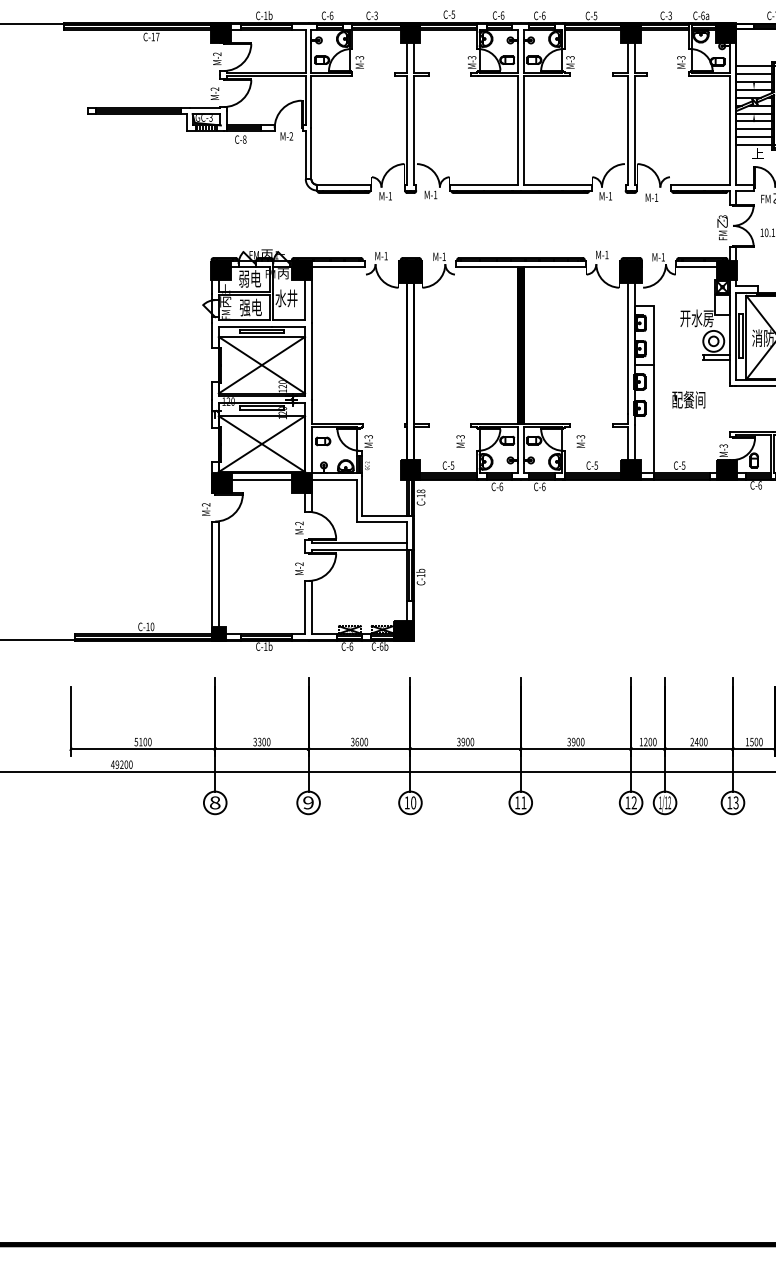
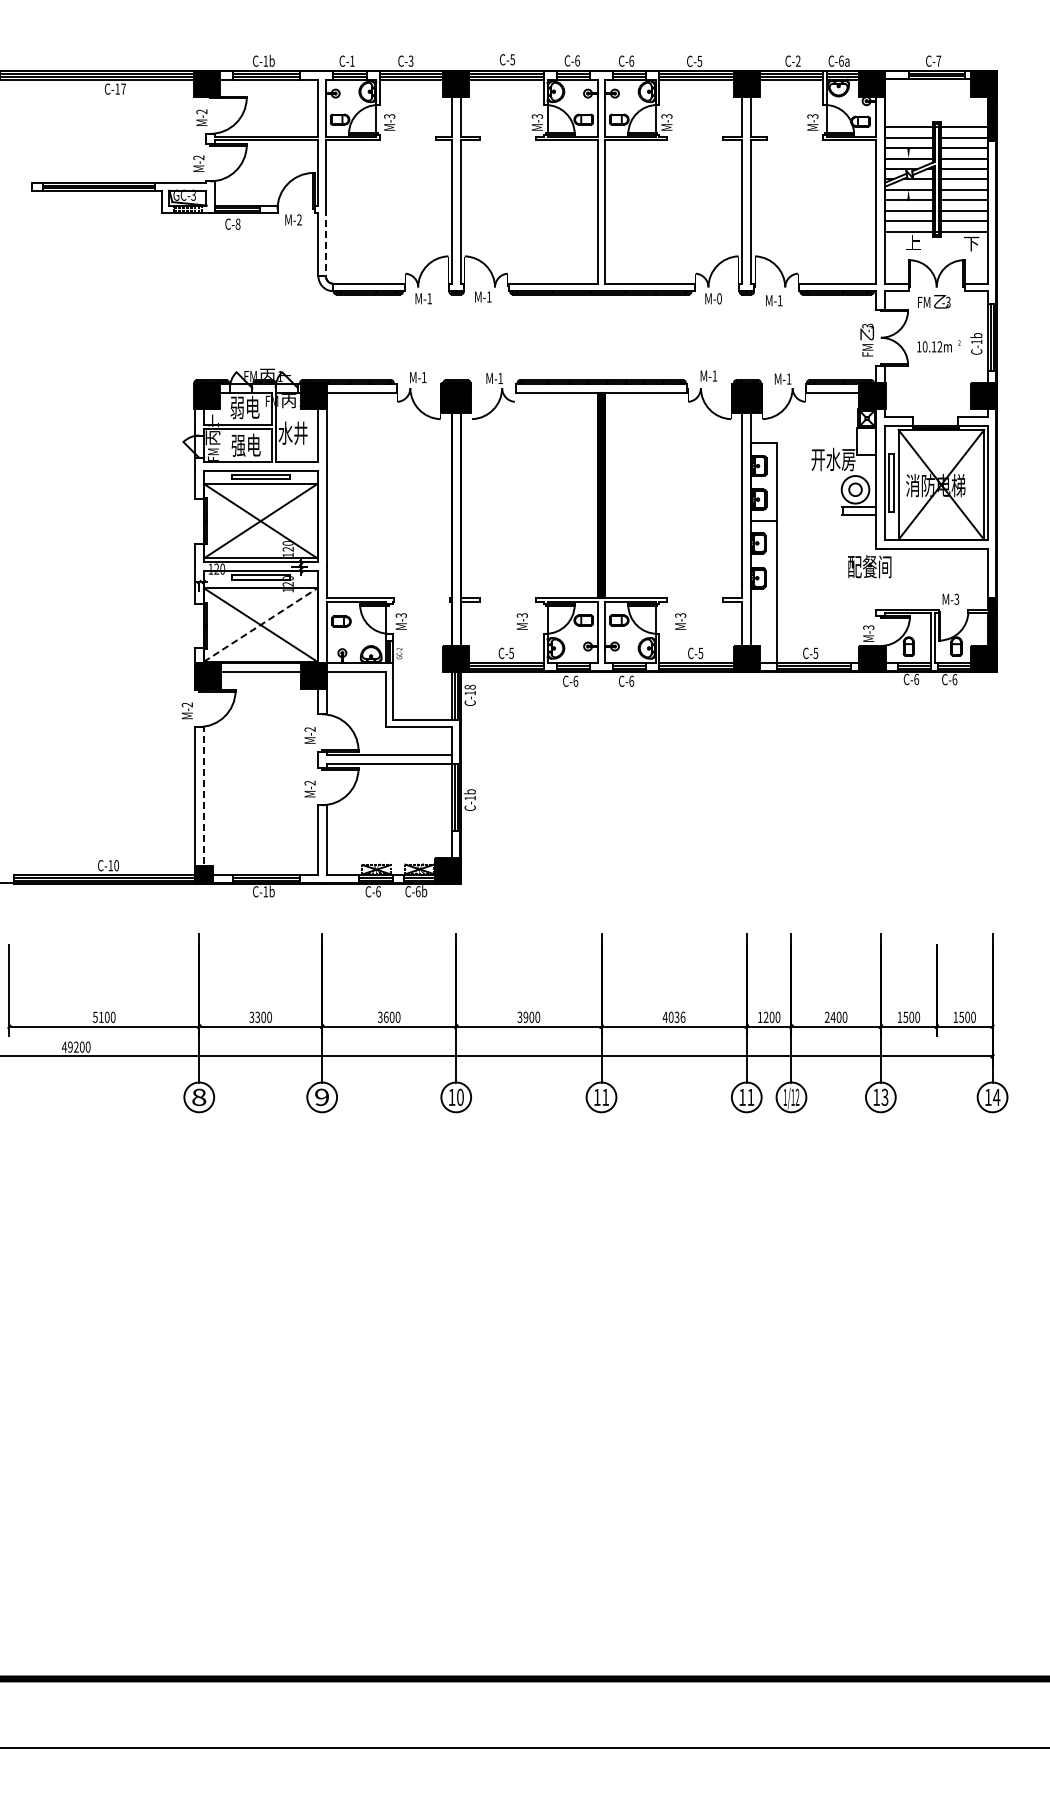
text: (331, 15) -> (352, 60), C-6 -> C-1
text: (669, 16) -> (797, 61), C-3 -> C-2
line: (311, 153) -> (325, 242), solid -> dashed
text: (610, 196) -> (719, 298), M-1 -> M-0
text: (688, 399) -> (869, 566), moved
line: (261, 444) -> (260, 625), solid -> dashed
line: (218, 577) -> (203, 800), solid -> dashed
text: (575, 741) -> (673, 1016), 3900 -> 4036
text: (633, 802) -> (750, 1096), 12 -> 11

